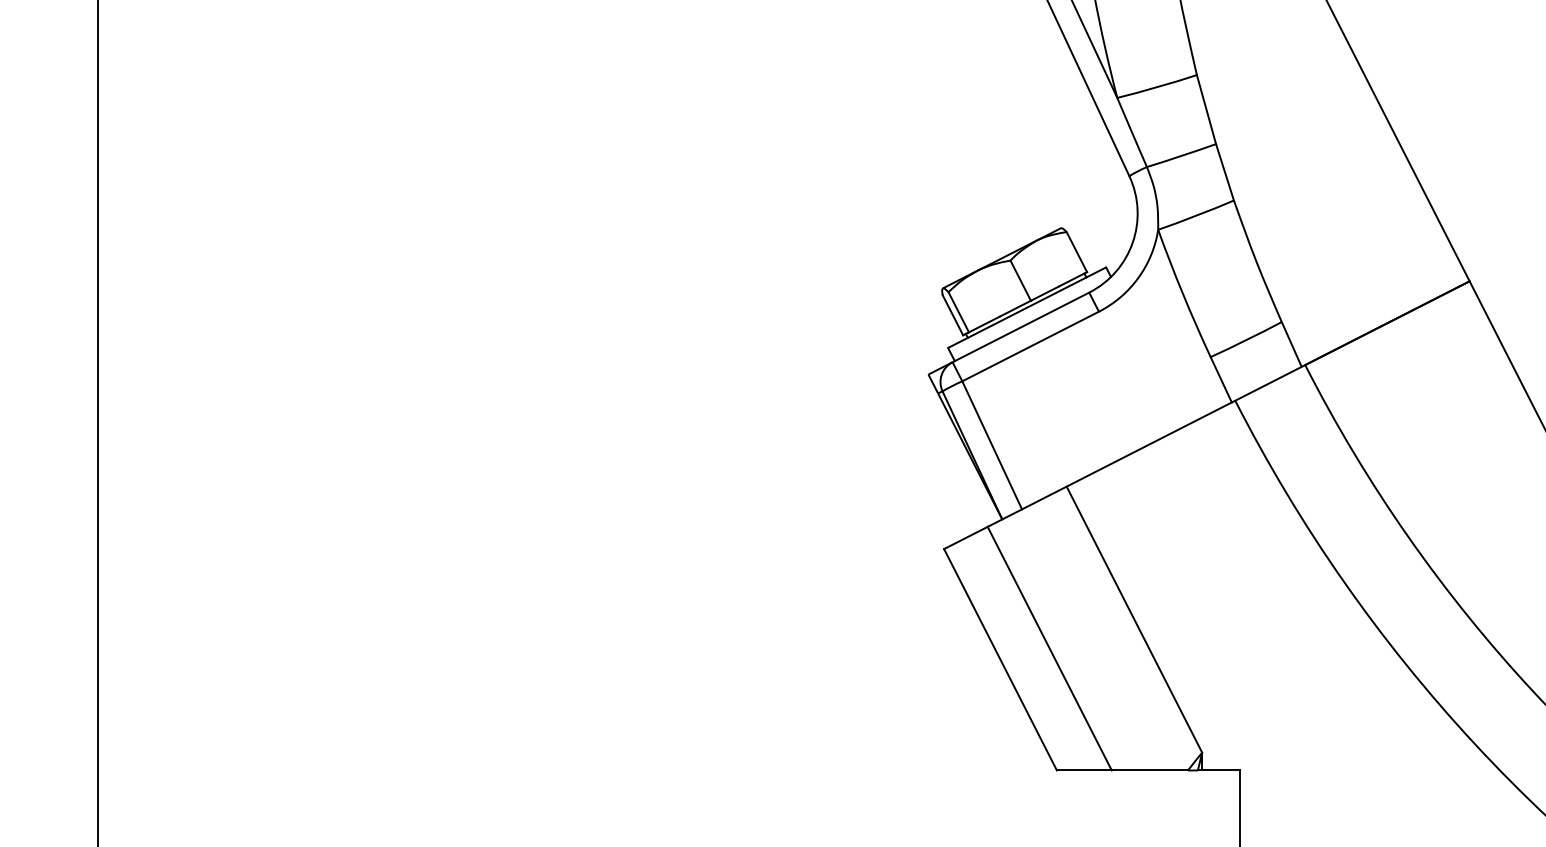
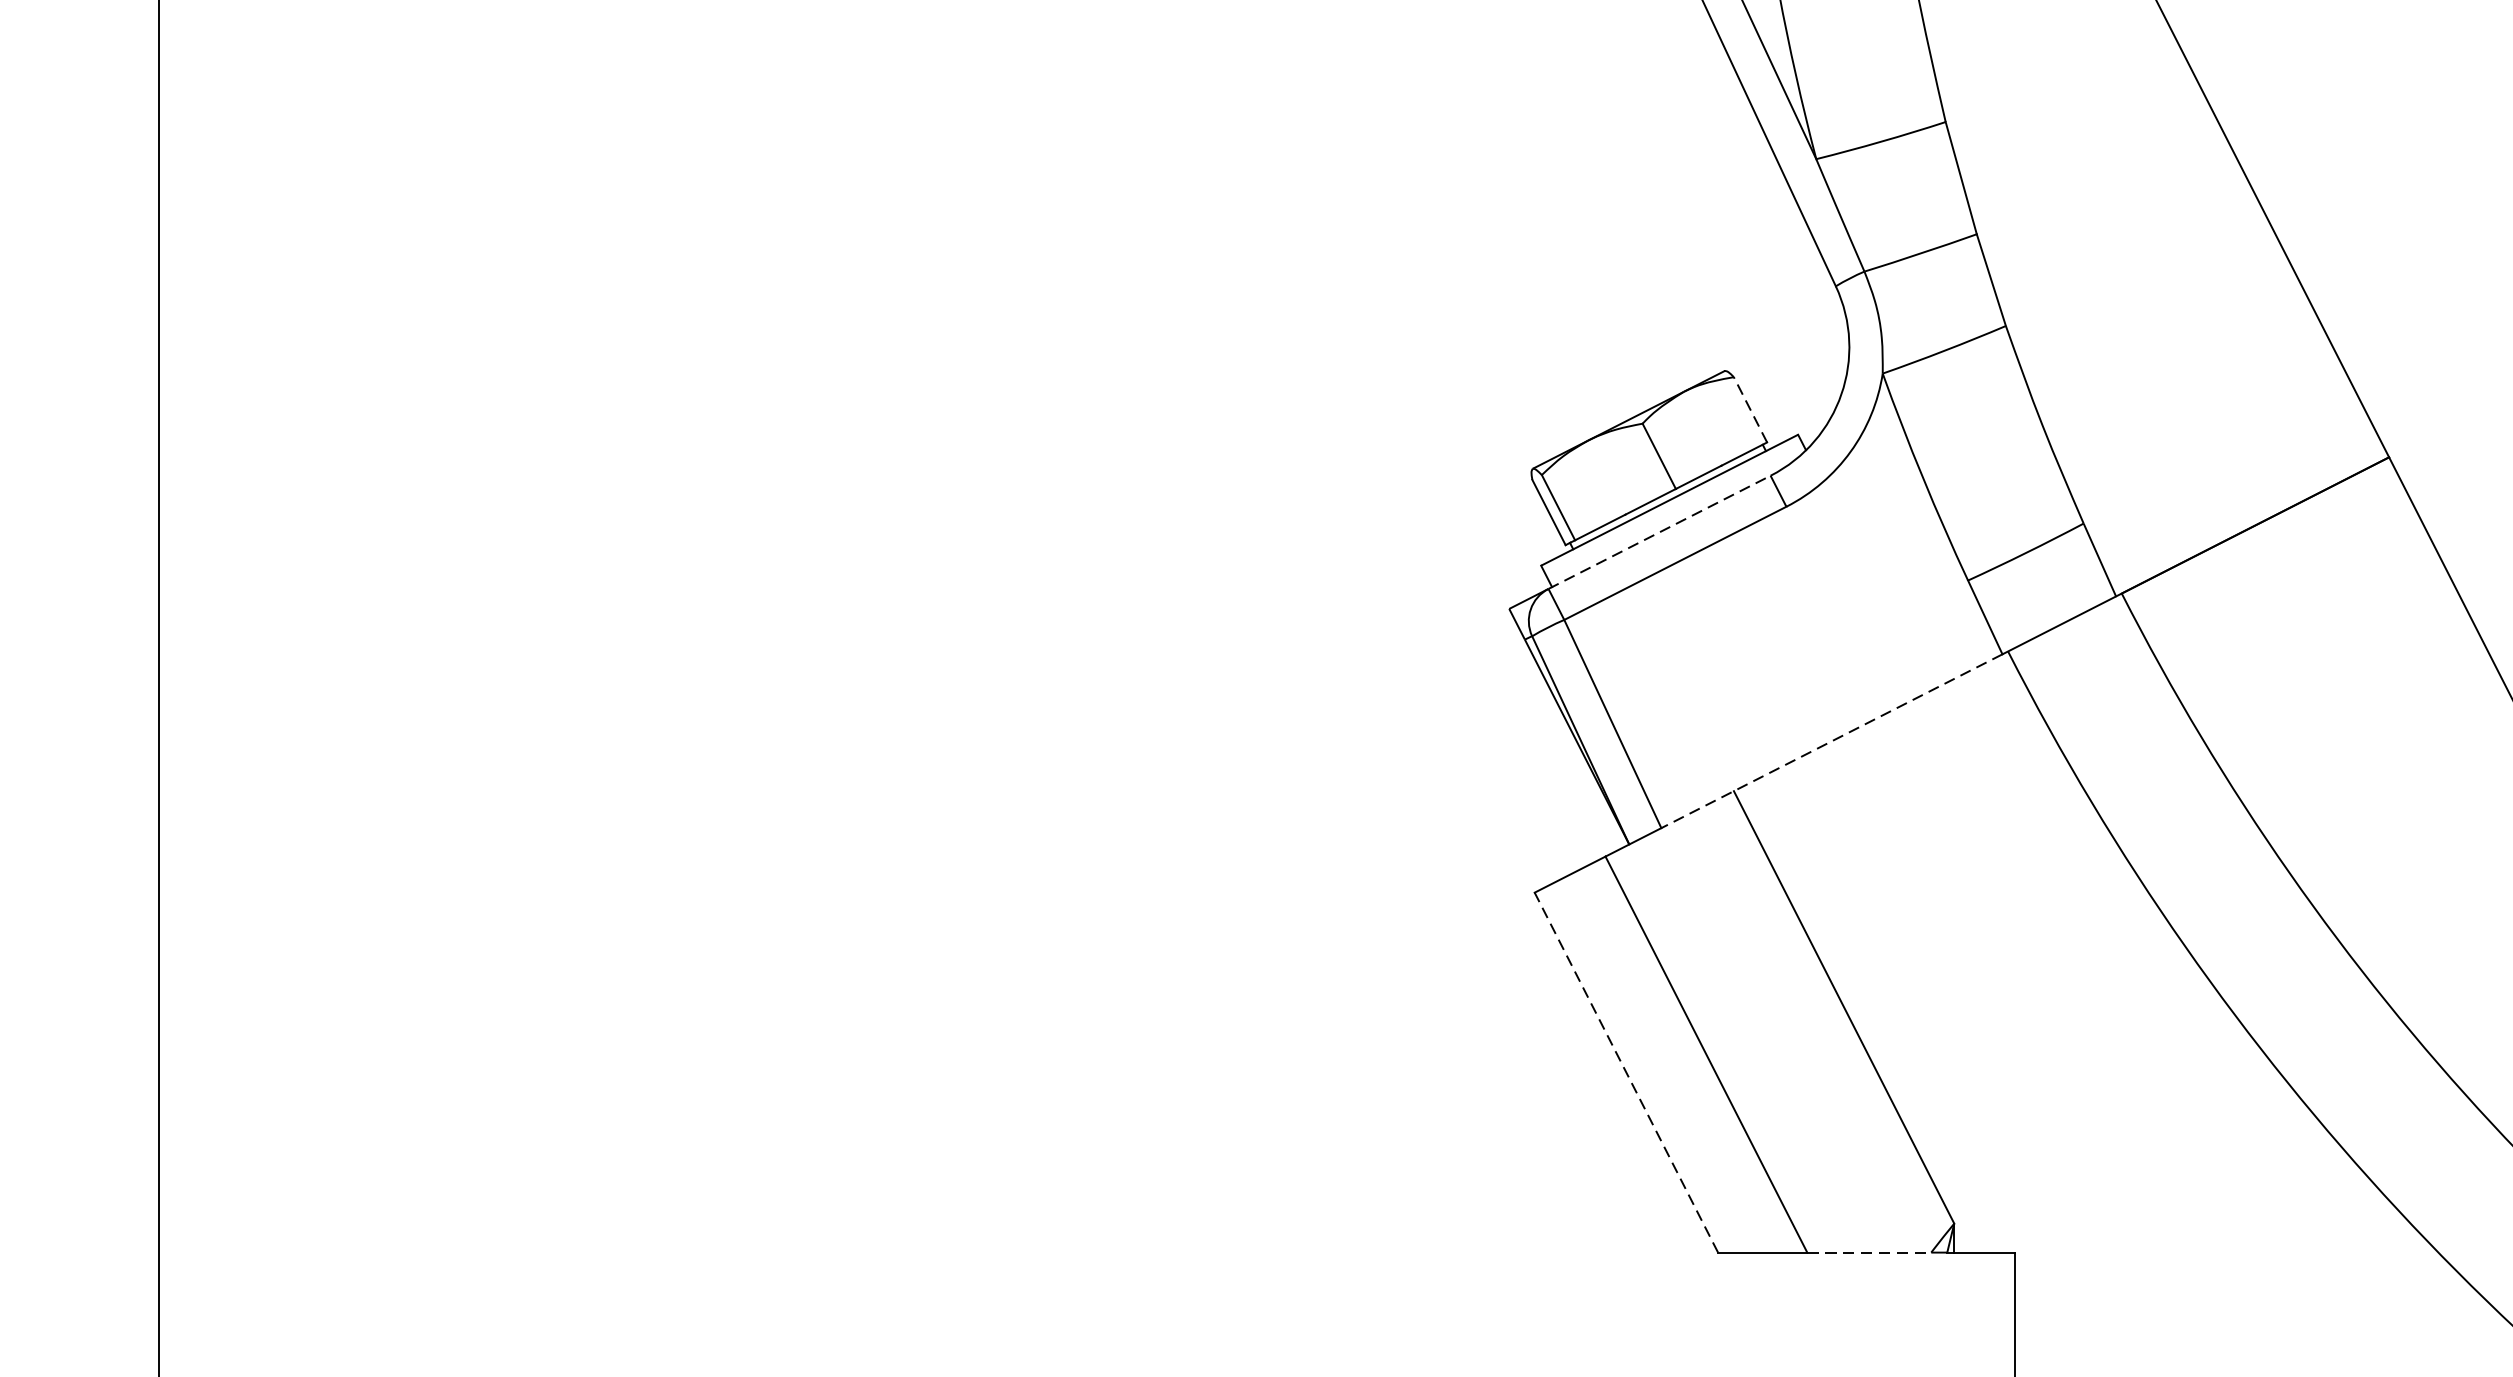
line: (1076, 252) -> (1749, 410), solid -> dashed
line: (1020, 327) -> (1658, 532), solid -> dashed
line: (1126, 455) -> (1831, 740), solid -> dashed
line: (1000, 659) -> (1626, 1072), solid -> dashed
line: (1150, 770) -> (1870, 1252), solid -> dashed

